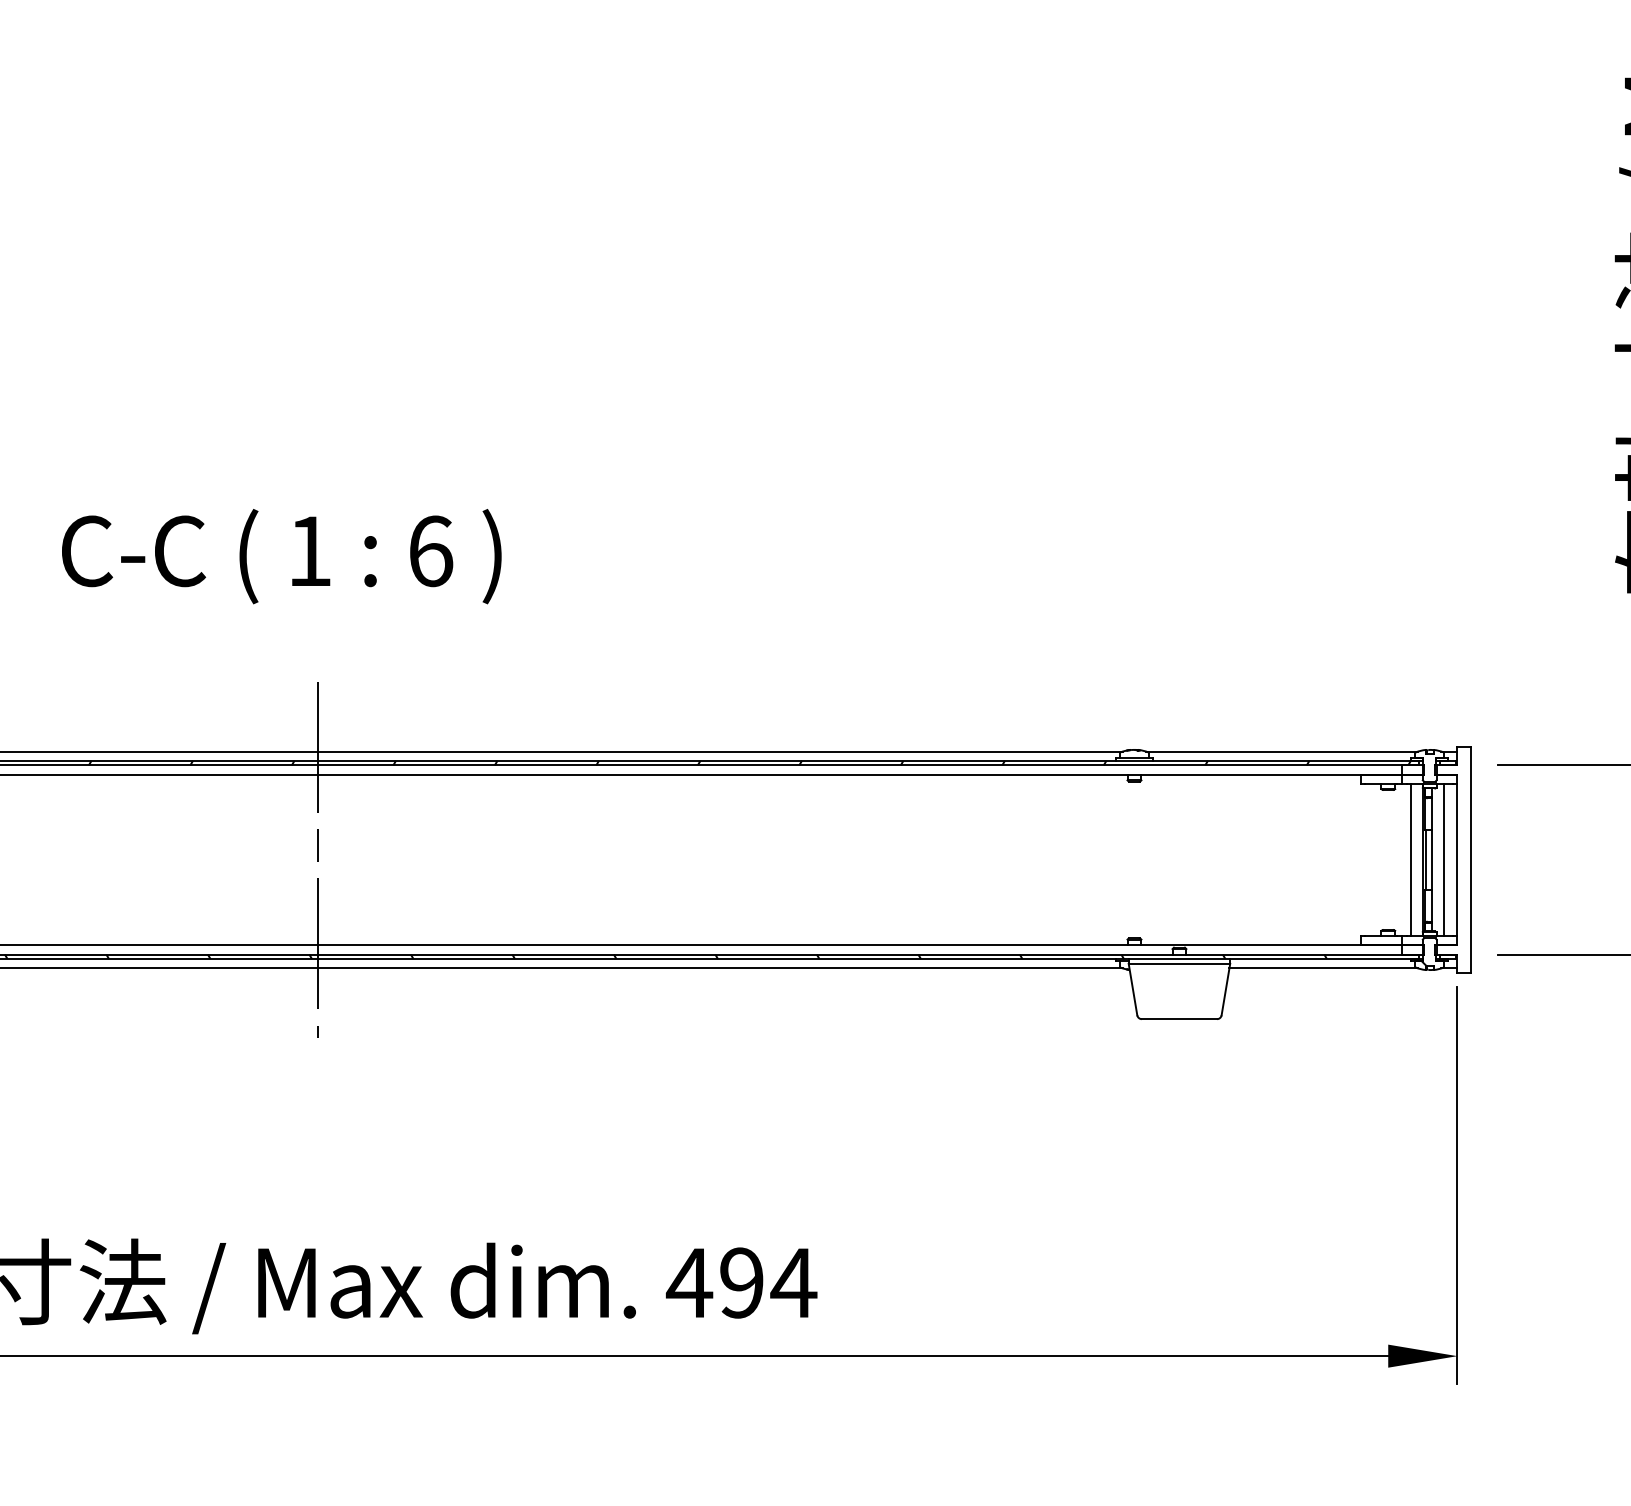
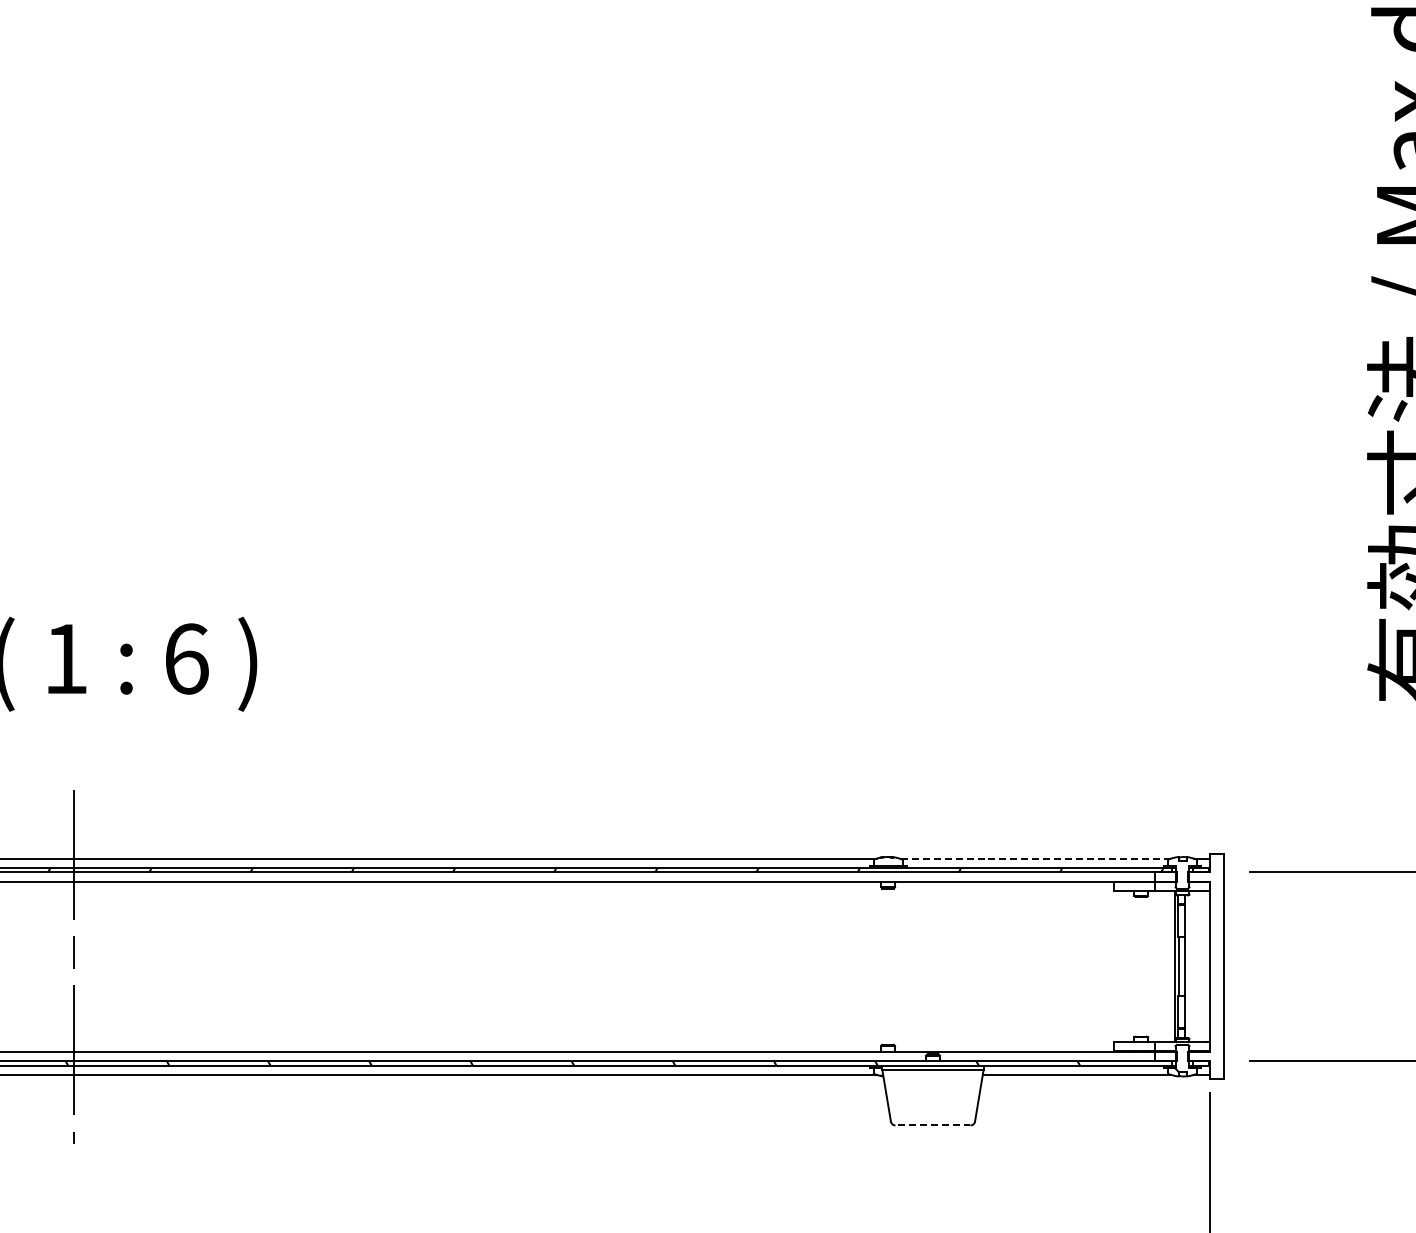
line: (1281, 751) -> (1034, 858), solid -> dashed
line: (1411, 859) -> (1164, 966), removed
line: (1443, 859) -> (1196, 966), removed
line: (1179, 1019) -> (933, 1125), solid -> dashed

